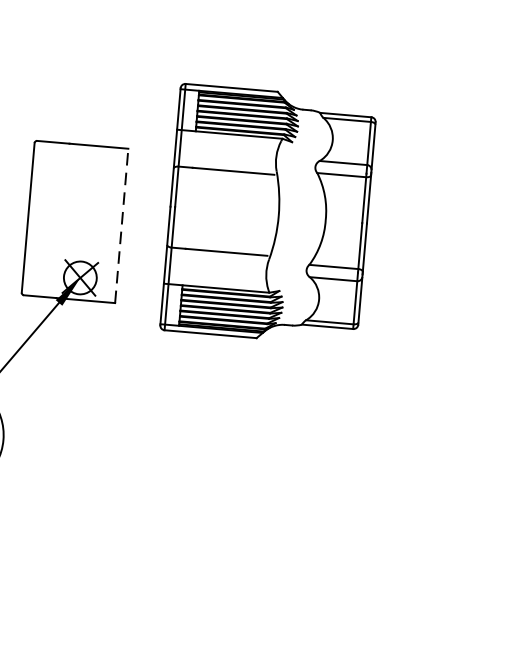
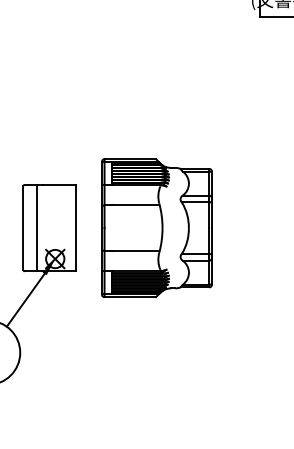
part: (267, 215) -> (156, 228), moved
line: (51, 218) -> (36, 227), added
line: (121, 224) -> (75, 227), dashed -> solid

